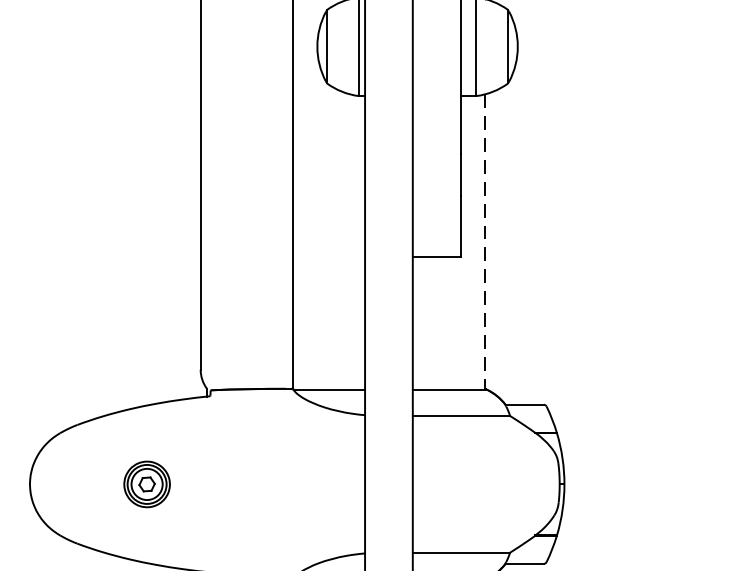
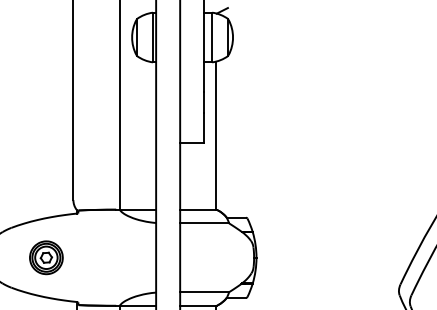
line: (484, 243) -> (216, 136), dashed -> solid
part: (147, 483) -> (46, 257), size x1.43

